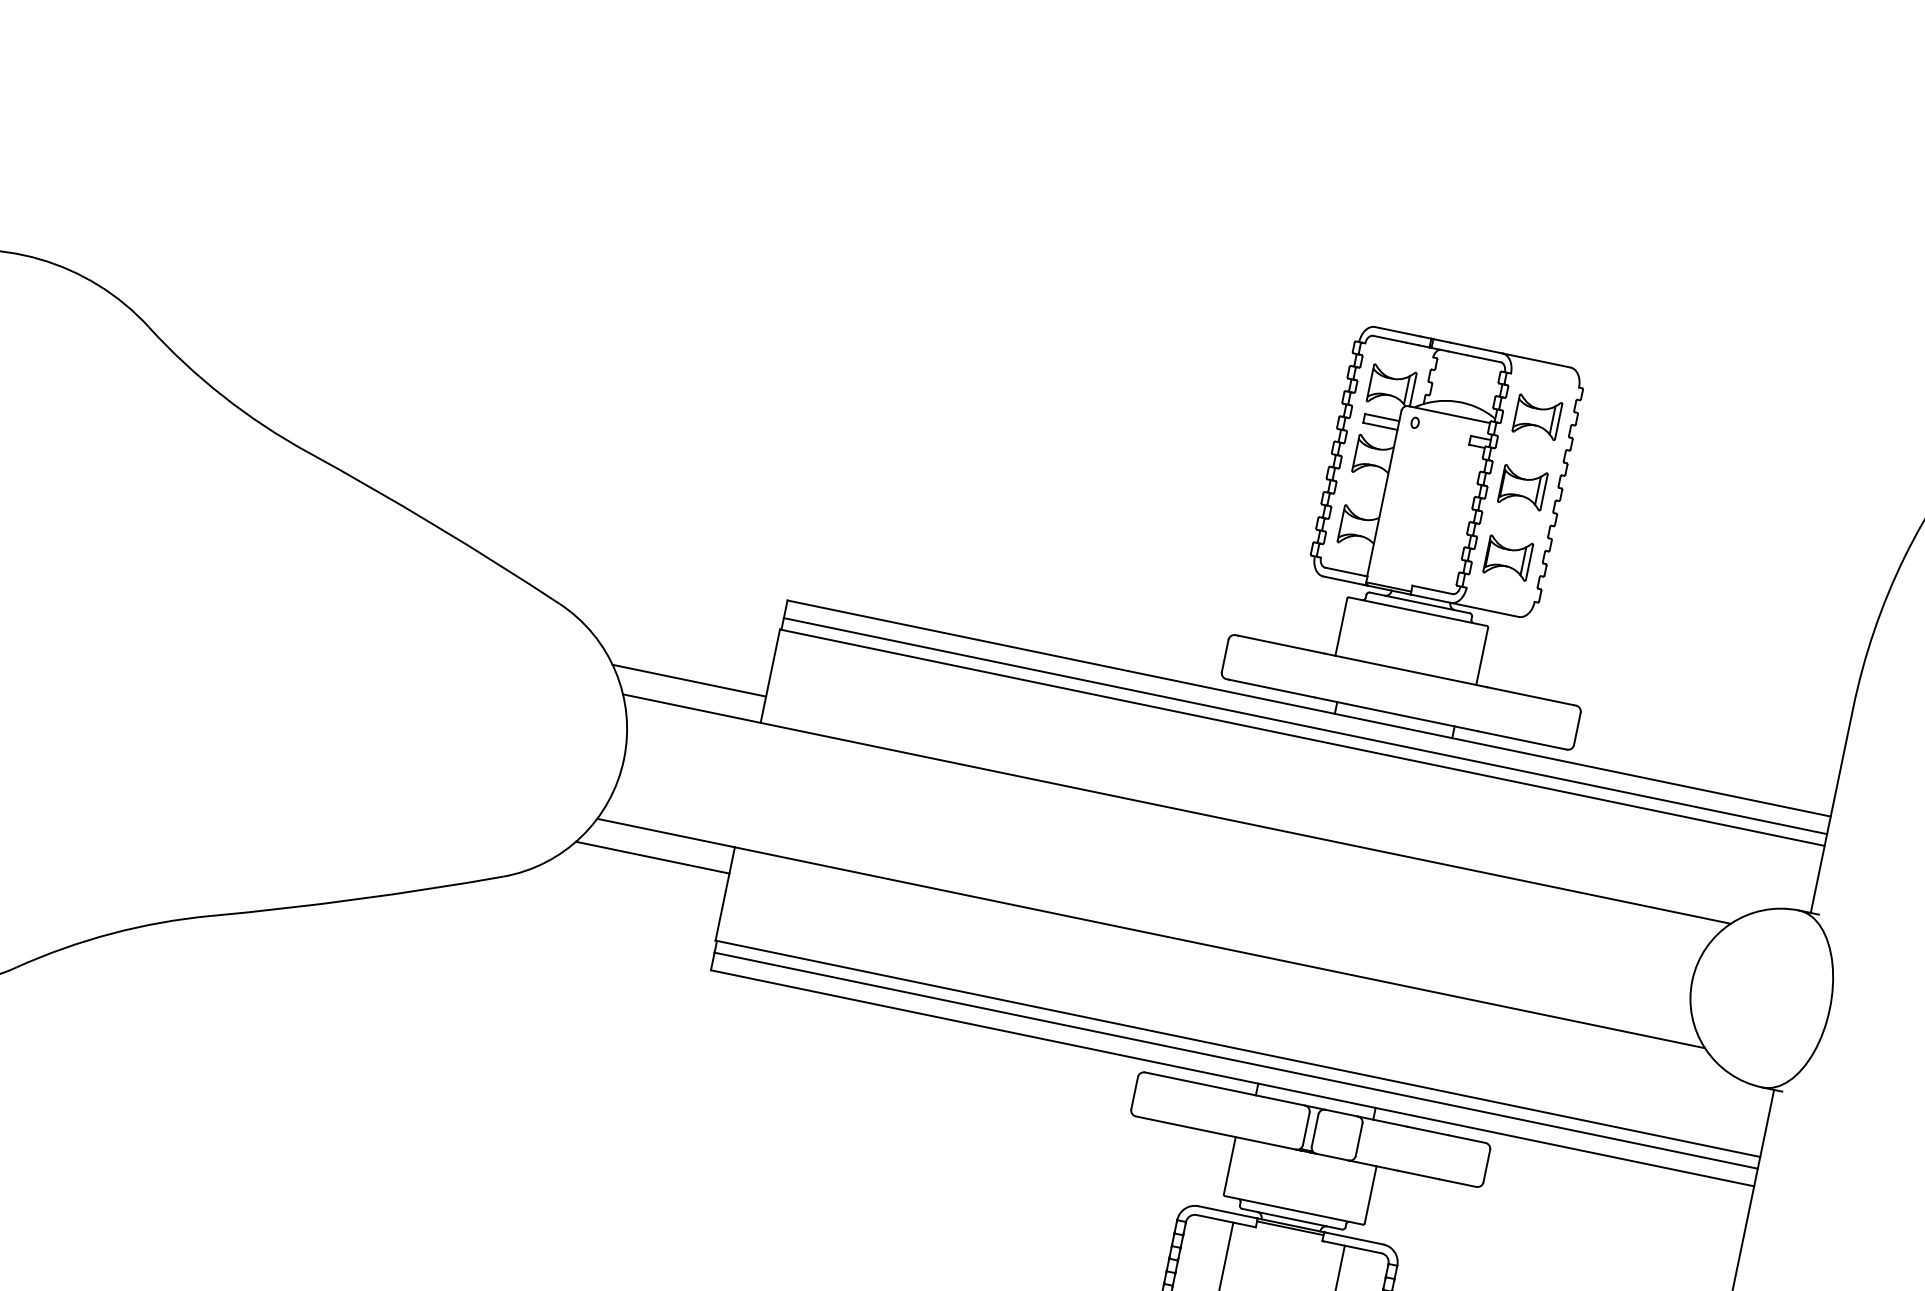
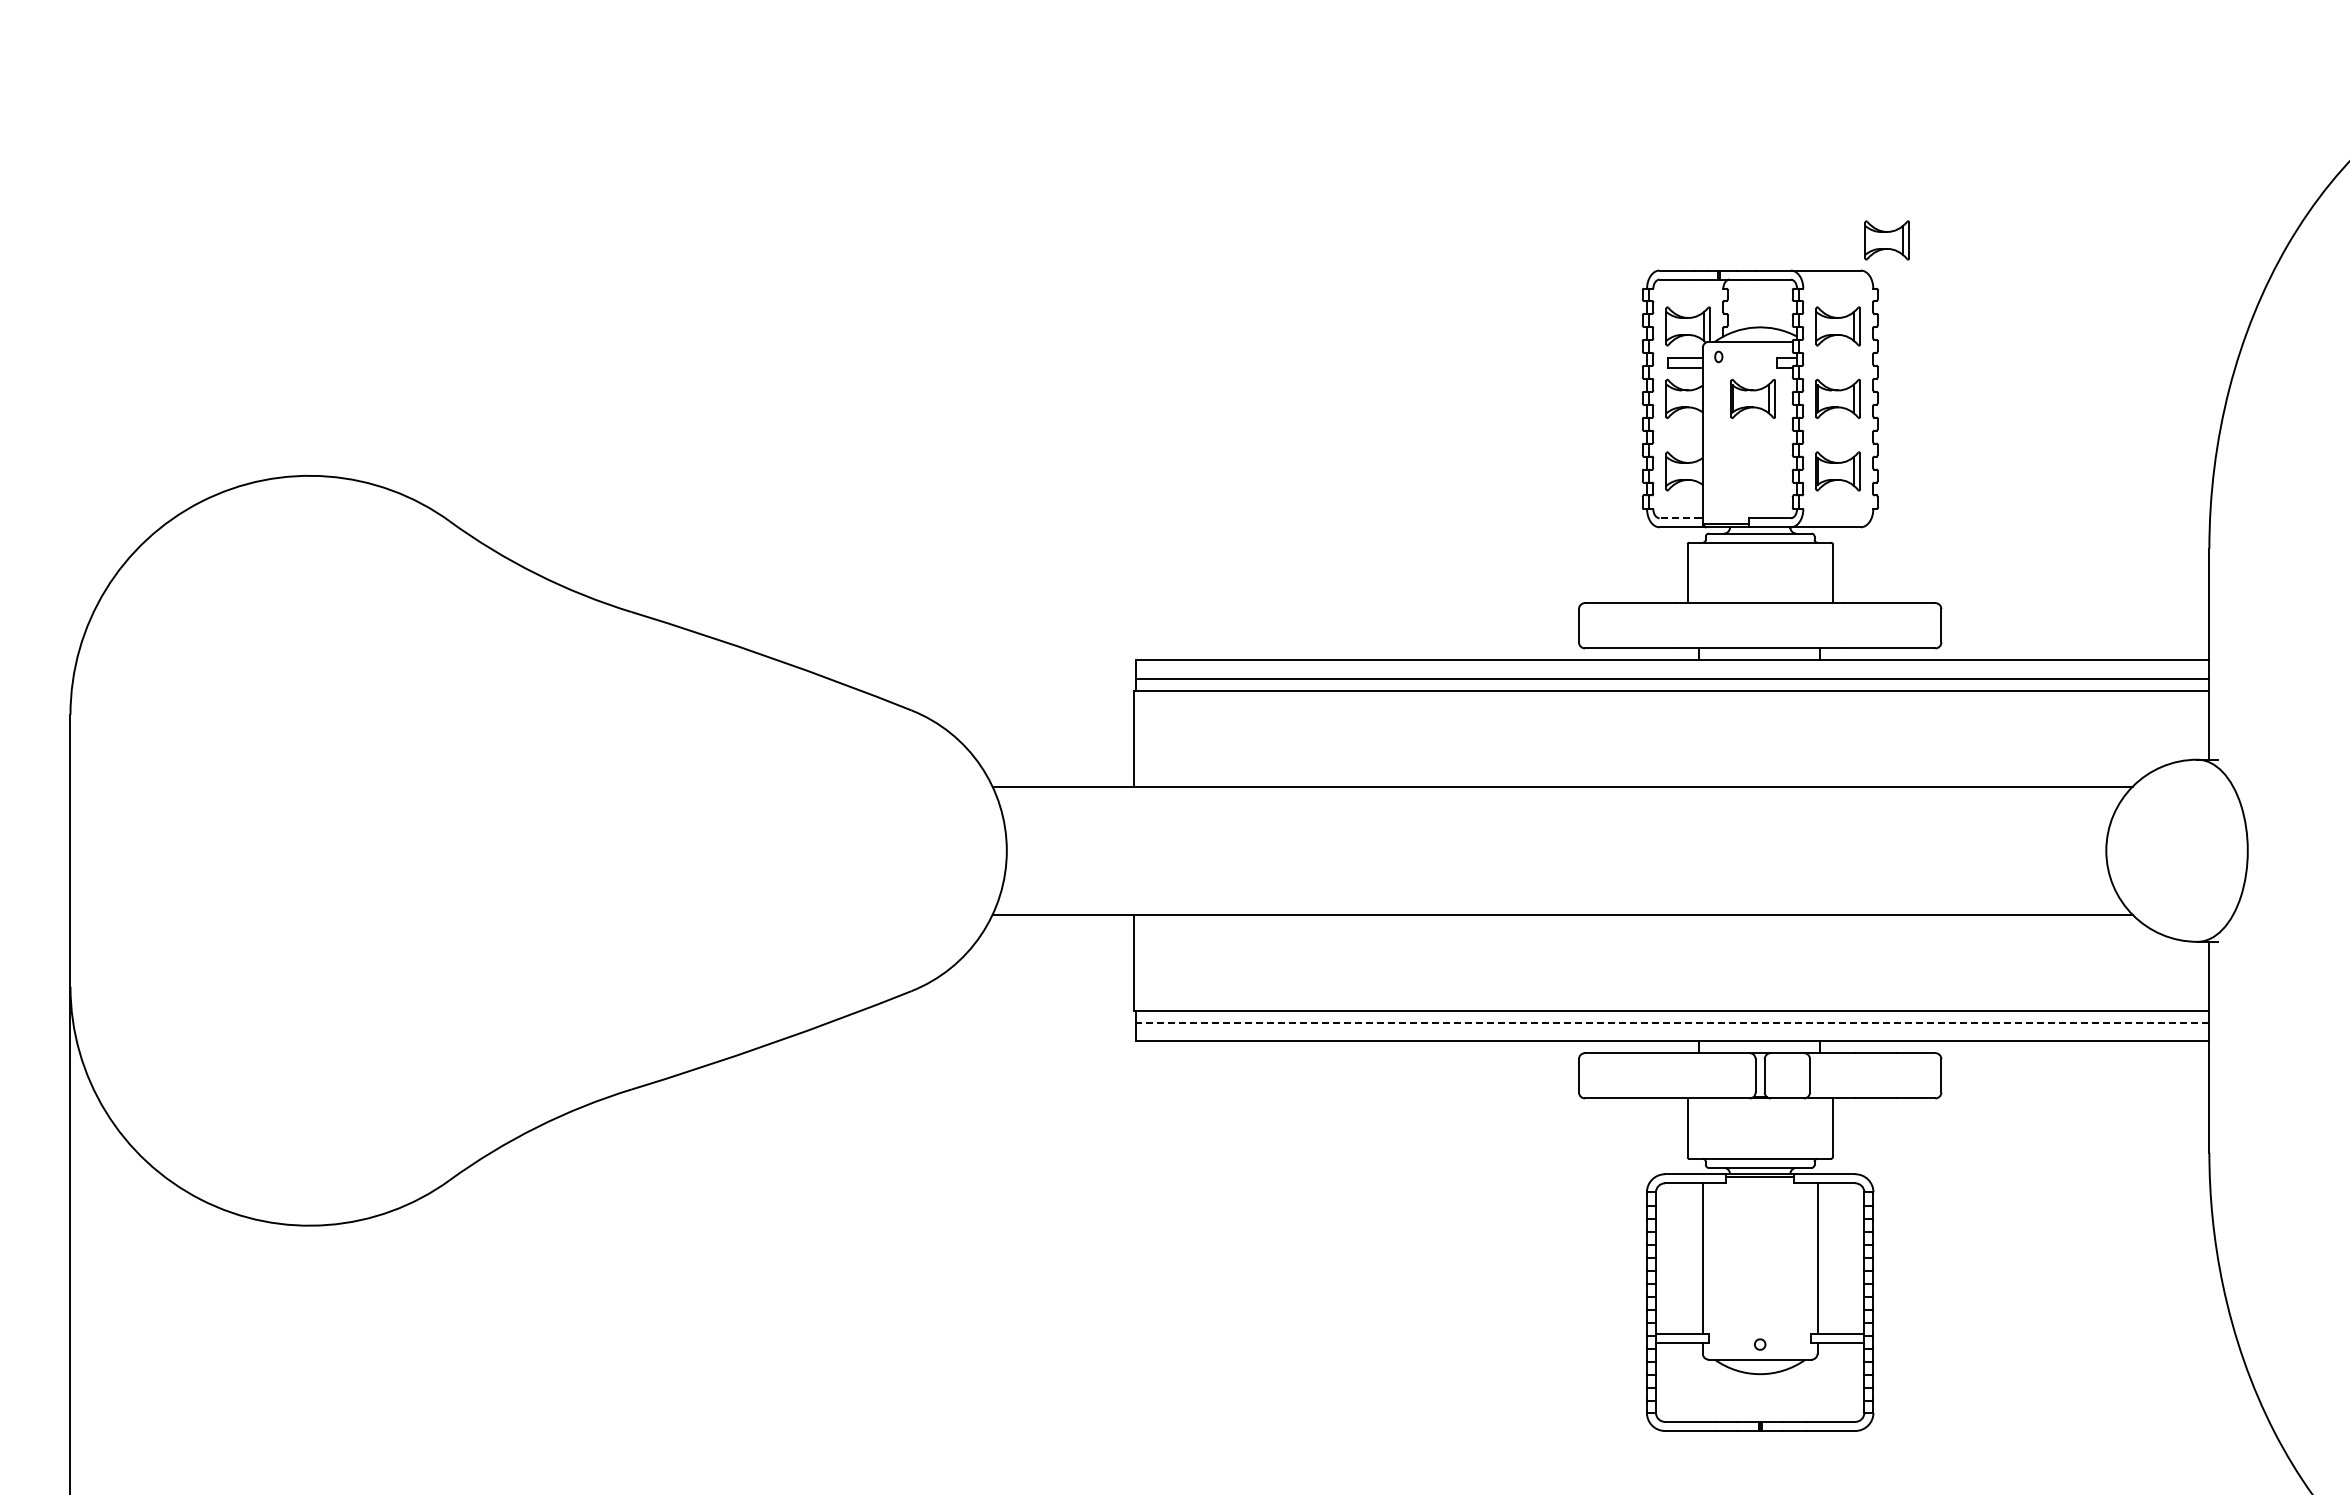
part: (1601, 343) -> (1886, 240), added
part: (1439, 470) -> (1752, 398), added
line: (1344, 571) -> (1679, 518), solid -> dashed
line: (689, 680) -> (1055, 759), removed
line: (653, 857) -> (1055, 941), removed
line: (1236, 1060) -> (1672, 1022), solid -> dashed

